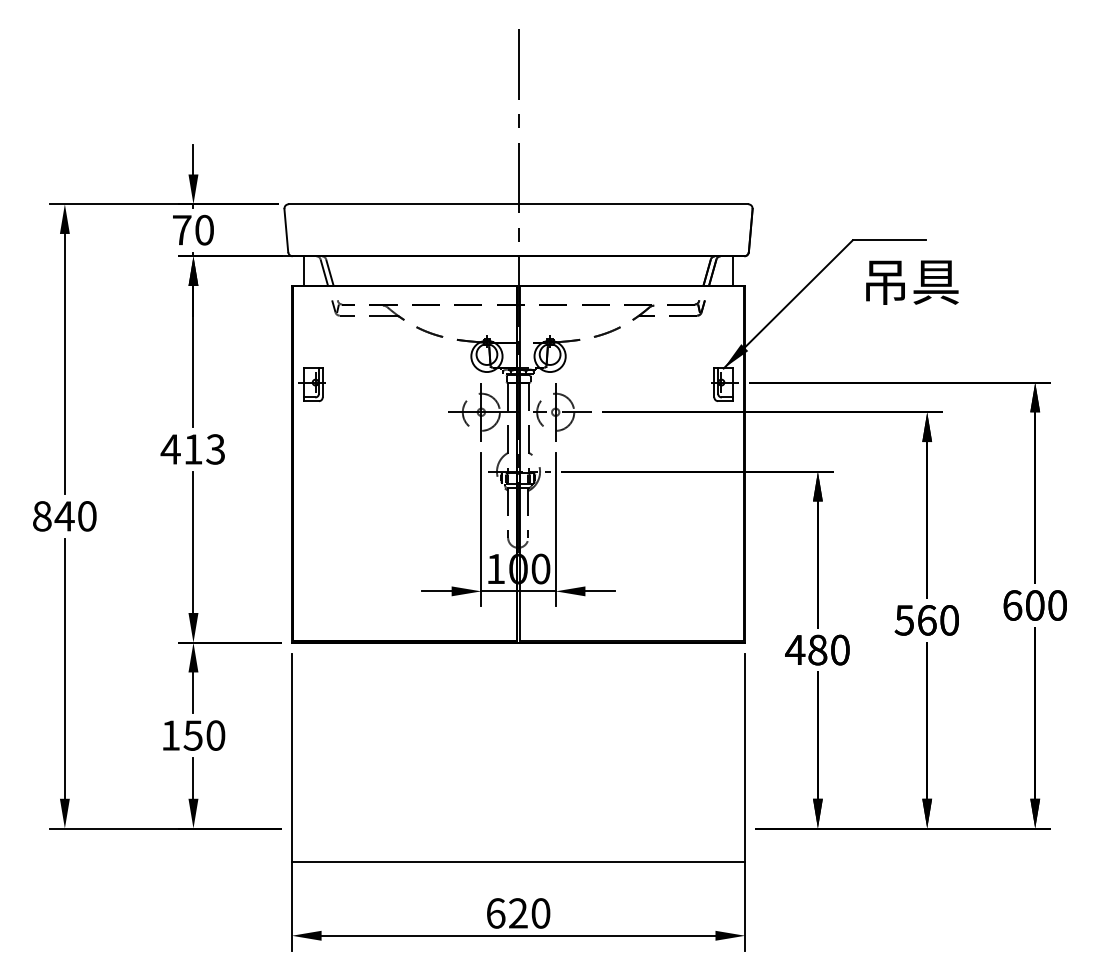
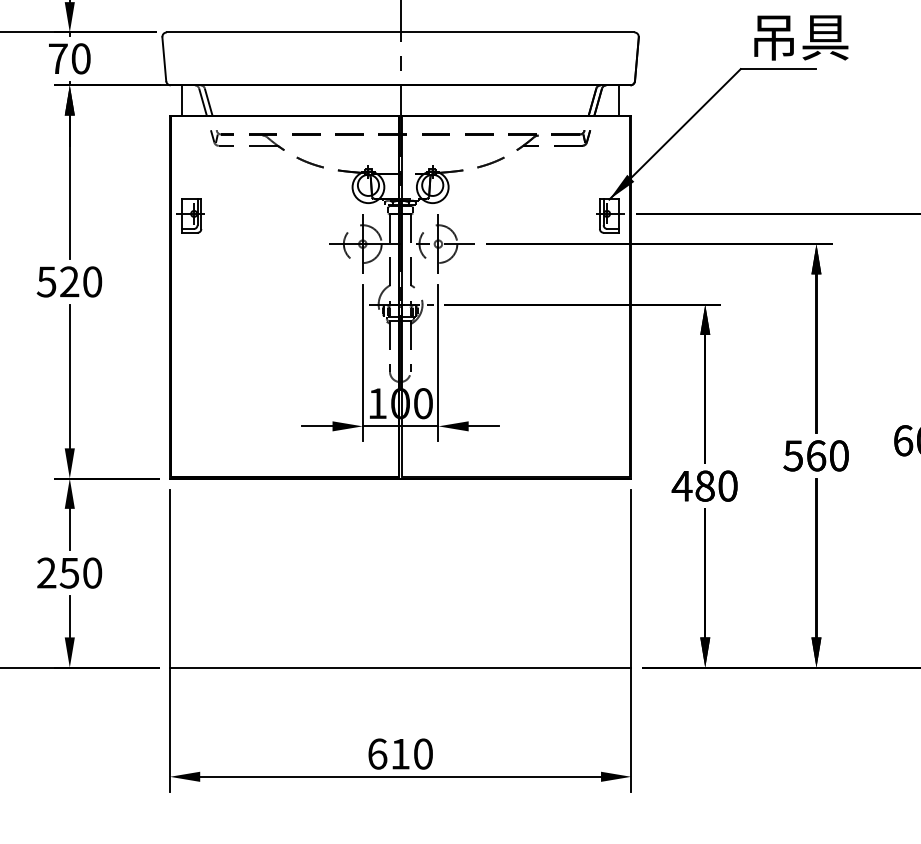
text: (912, 282) -> (801, 37), moved
text: (192, 449) -> (68, 281), 413 -> 520
text: (170, 735) -> (46, 573), 150 -> 250
line: (518, 861) -> (400, 667), moved
text: (518, 913) -> (400, 754), 620 -> 610

